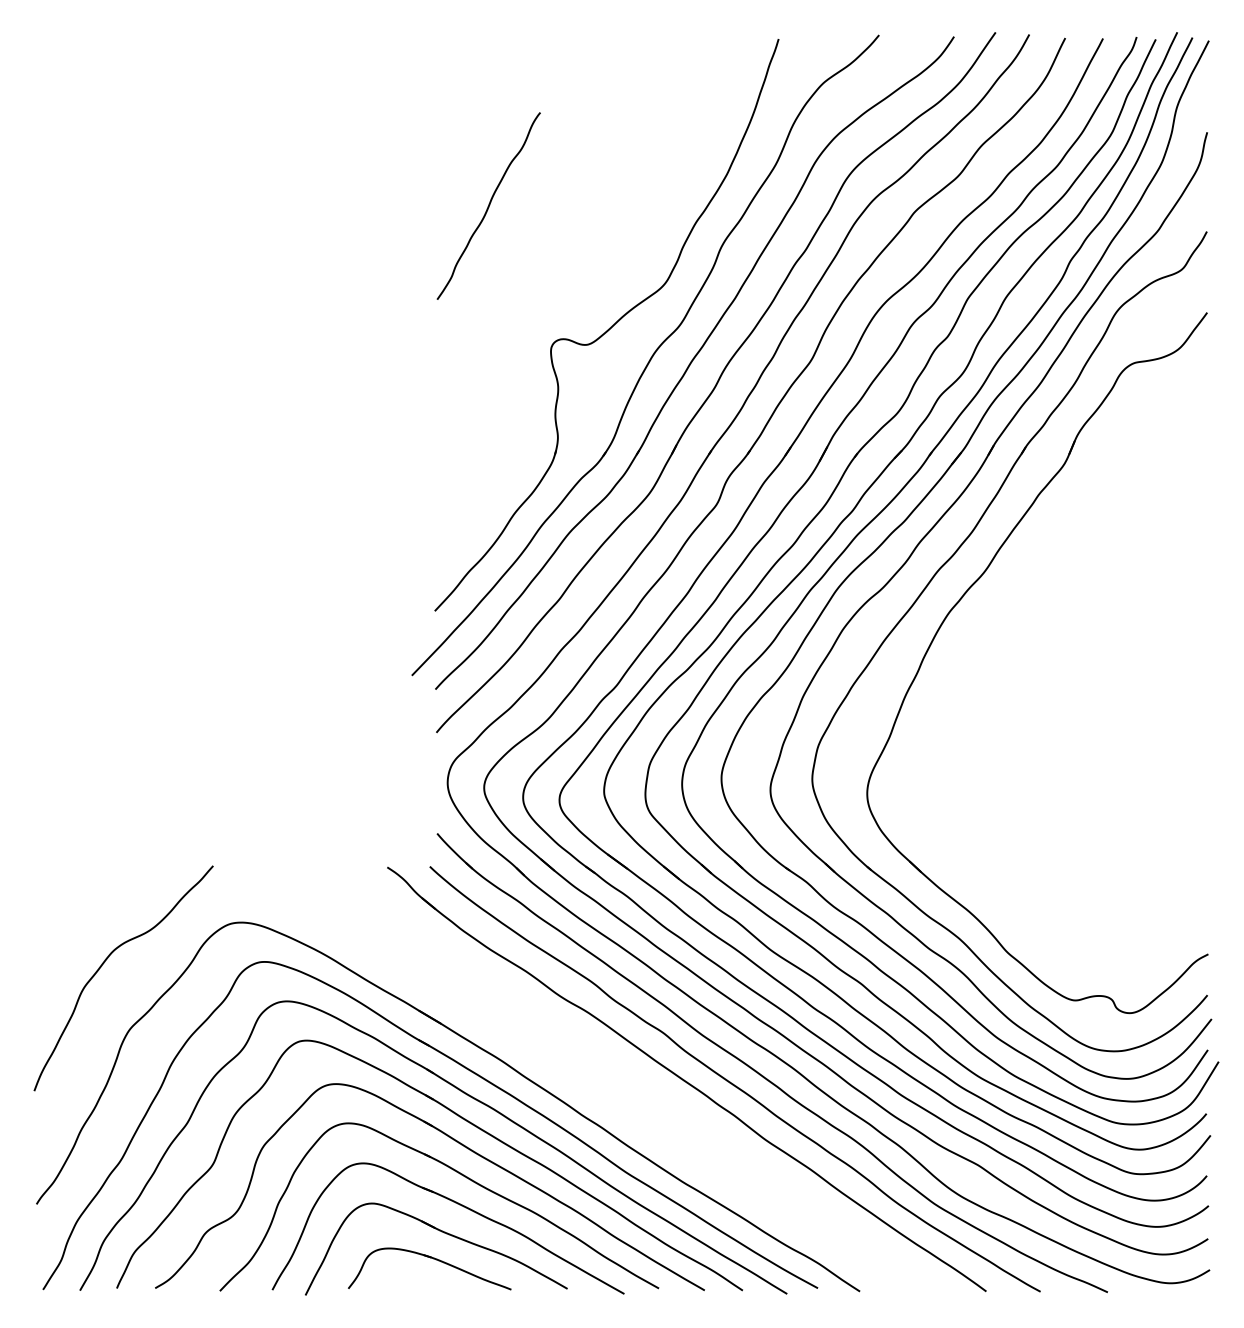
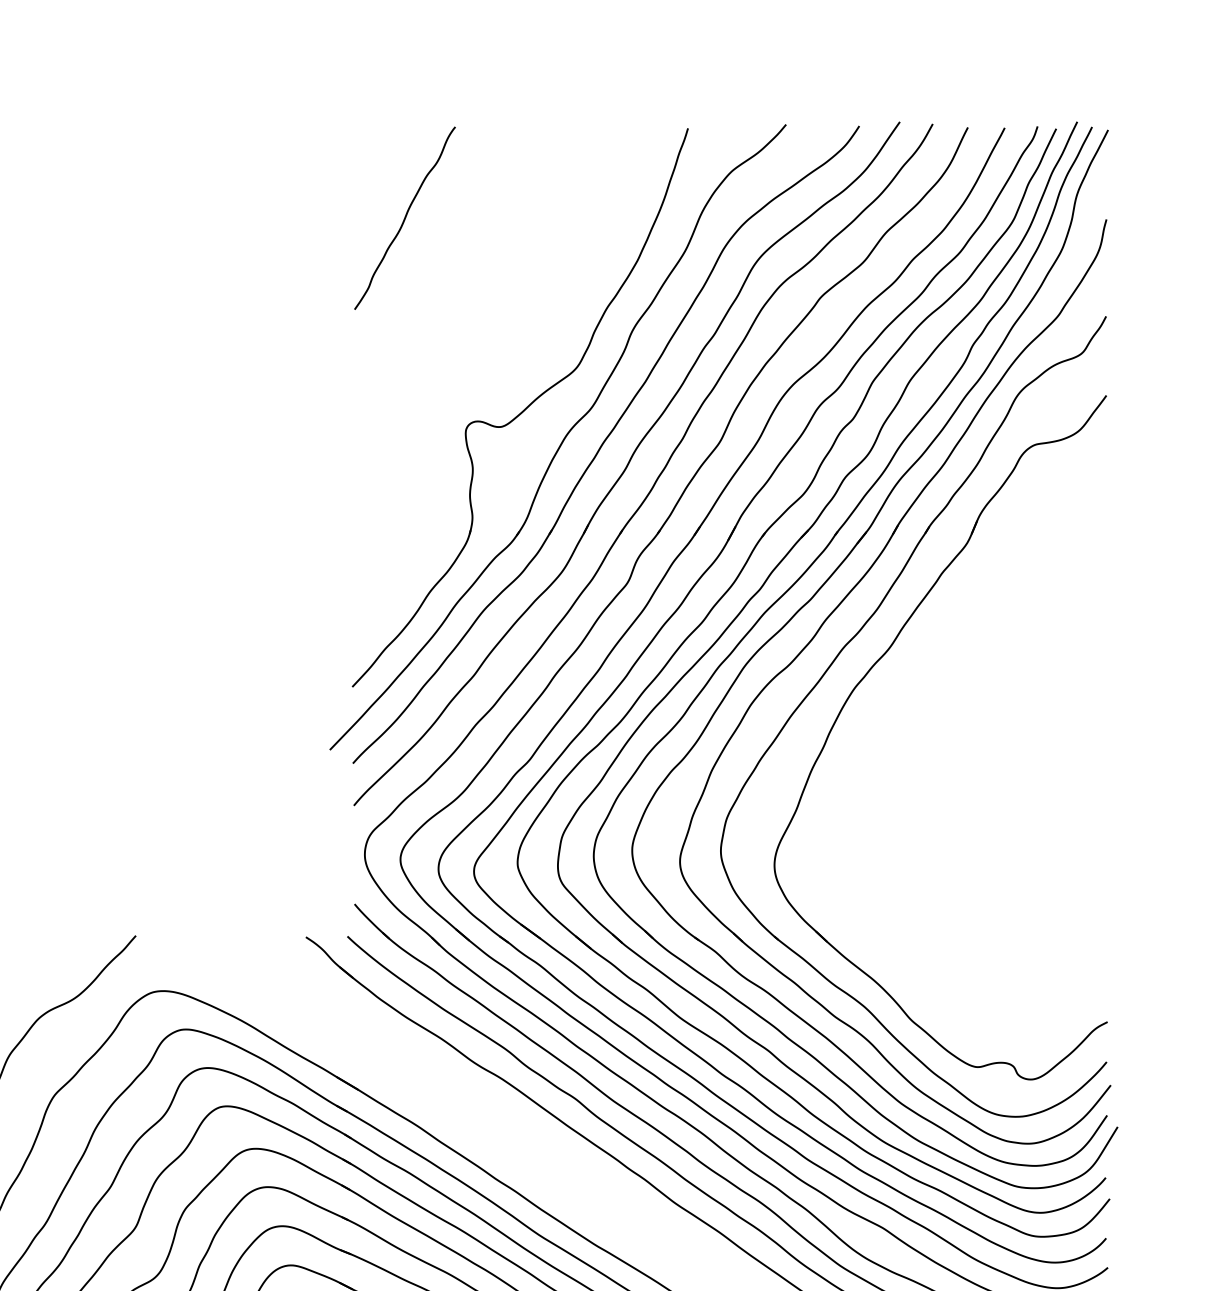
curve: (488, 205) -> (404, 217), moved

